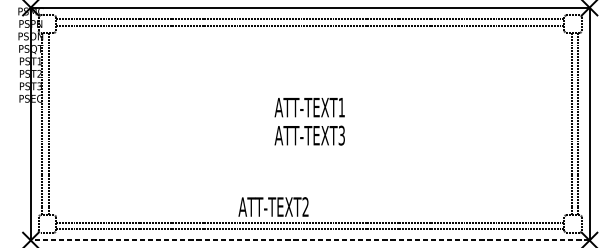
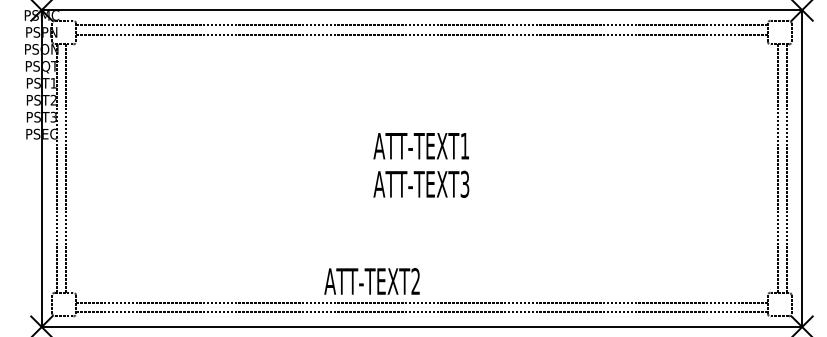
line: (309, 240) -> (421, 327), dashed -> solid

